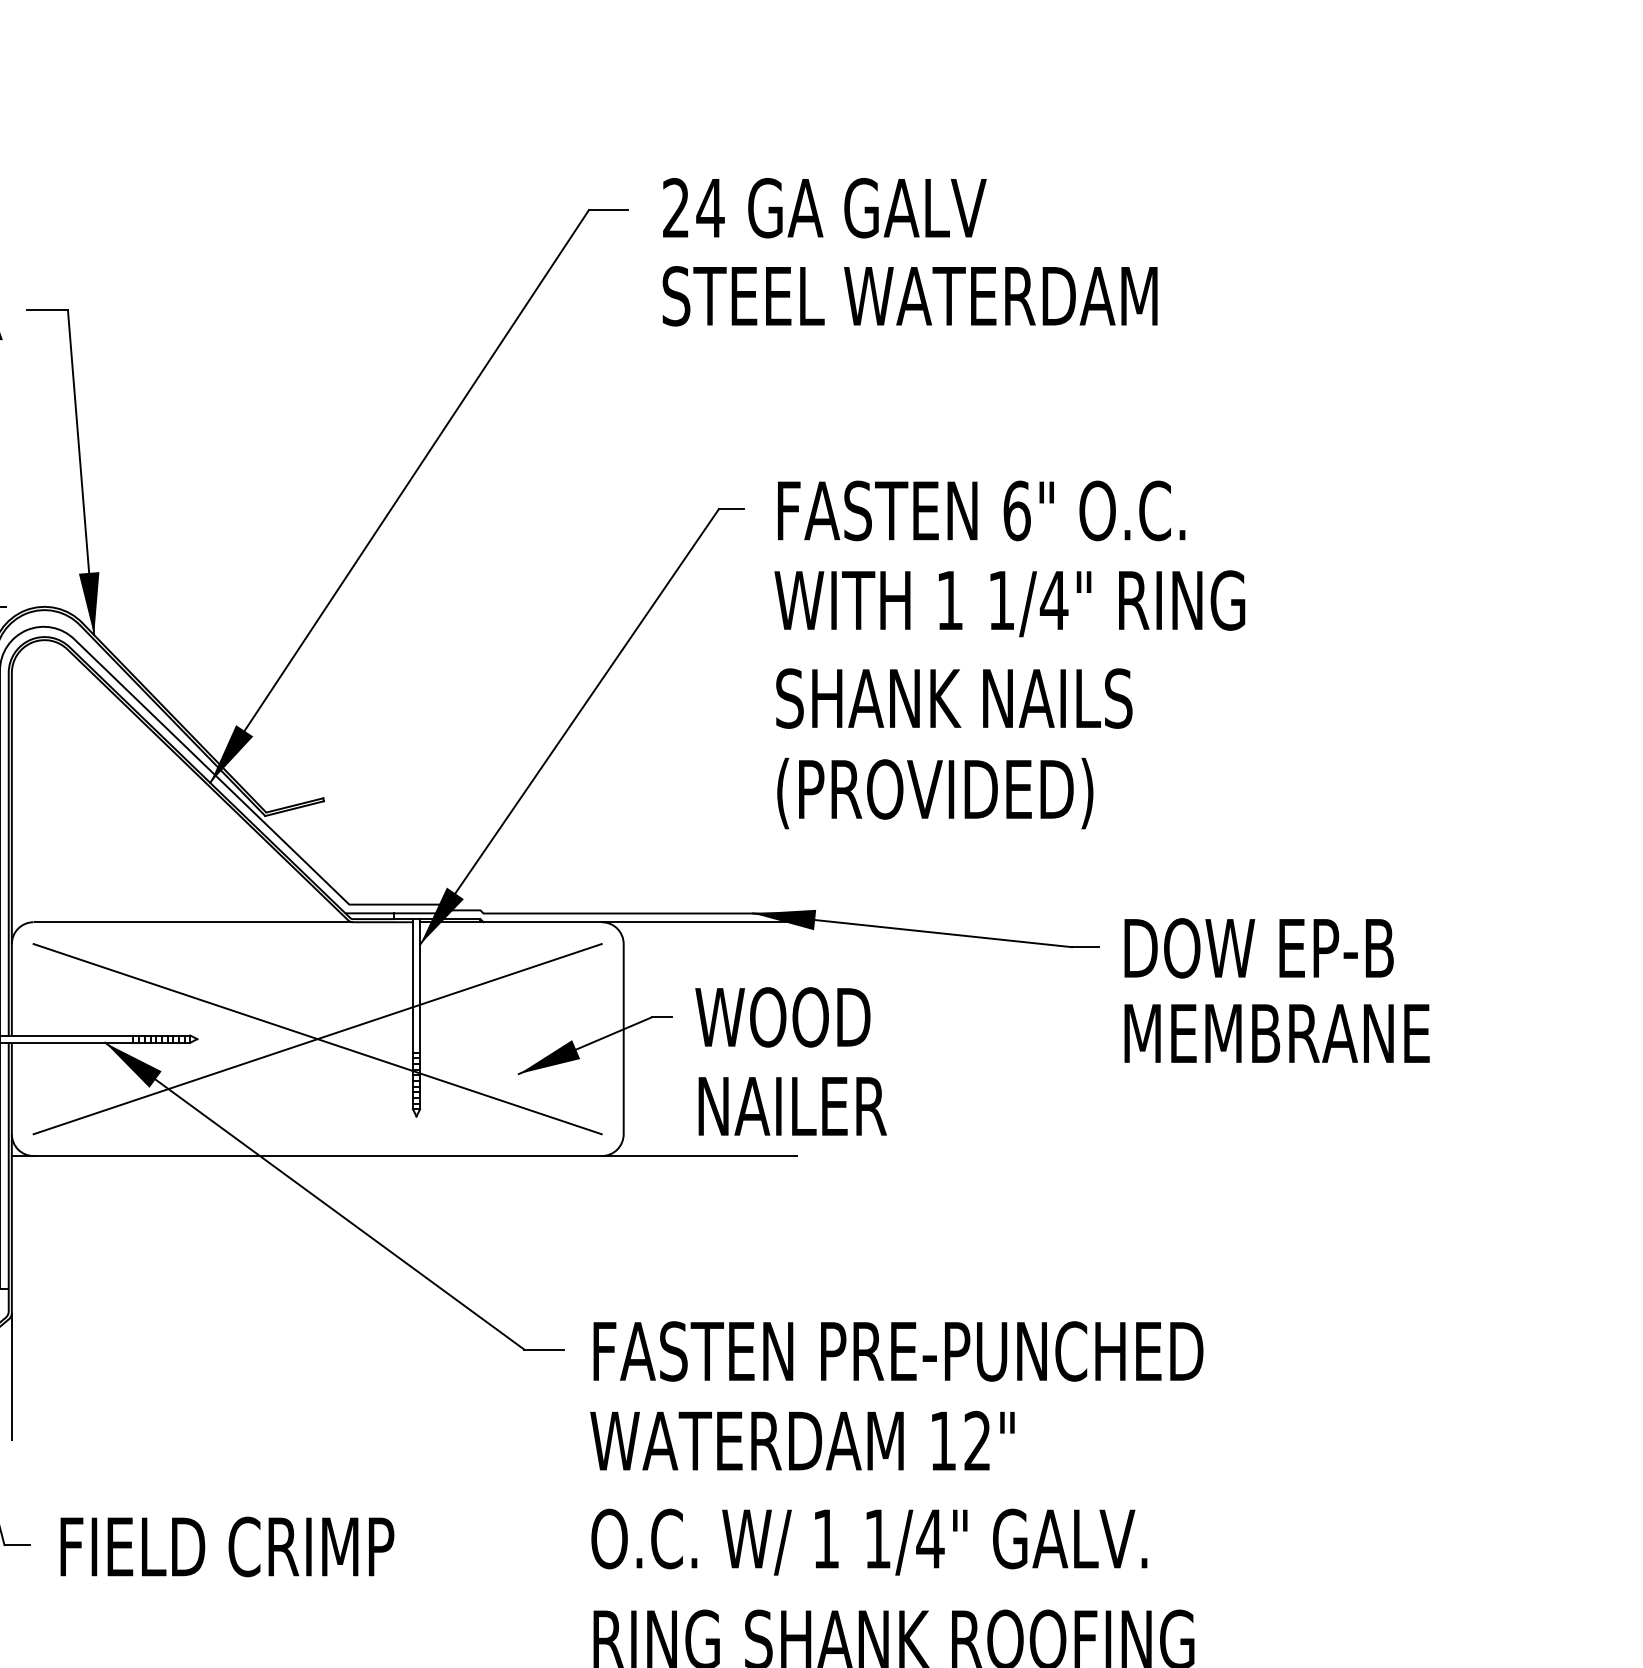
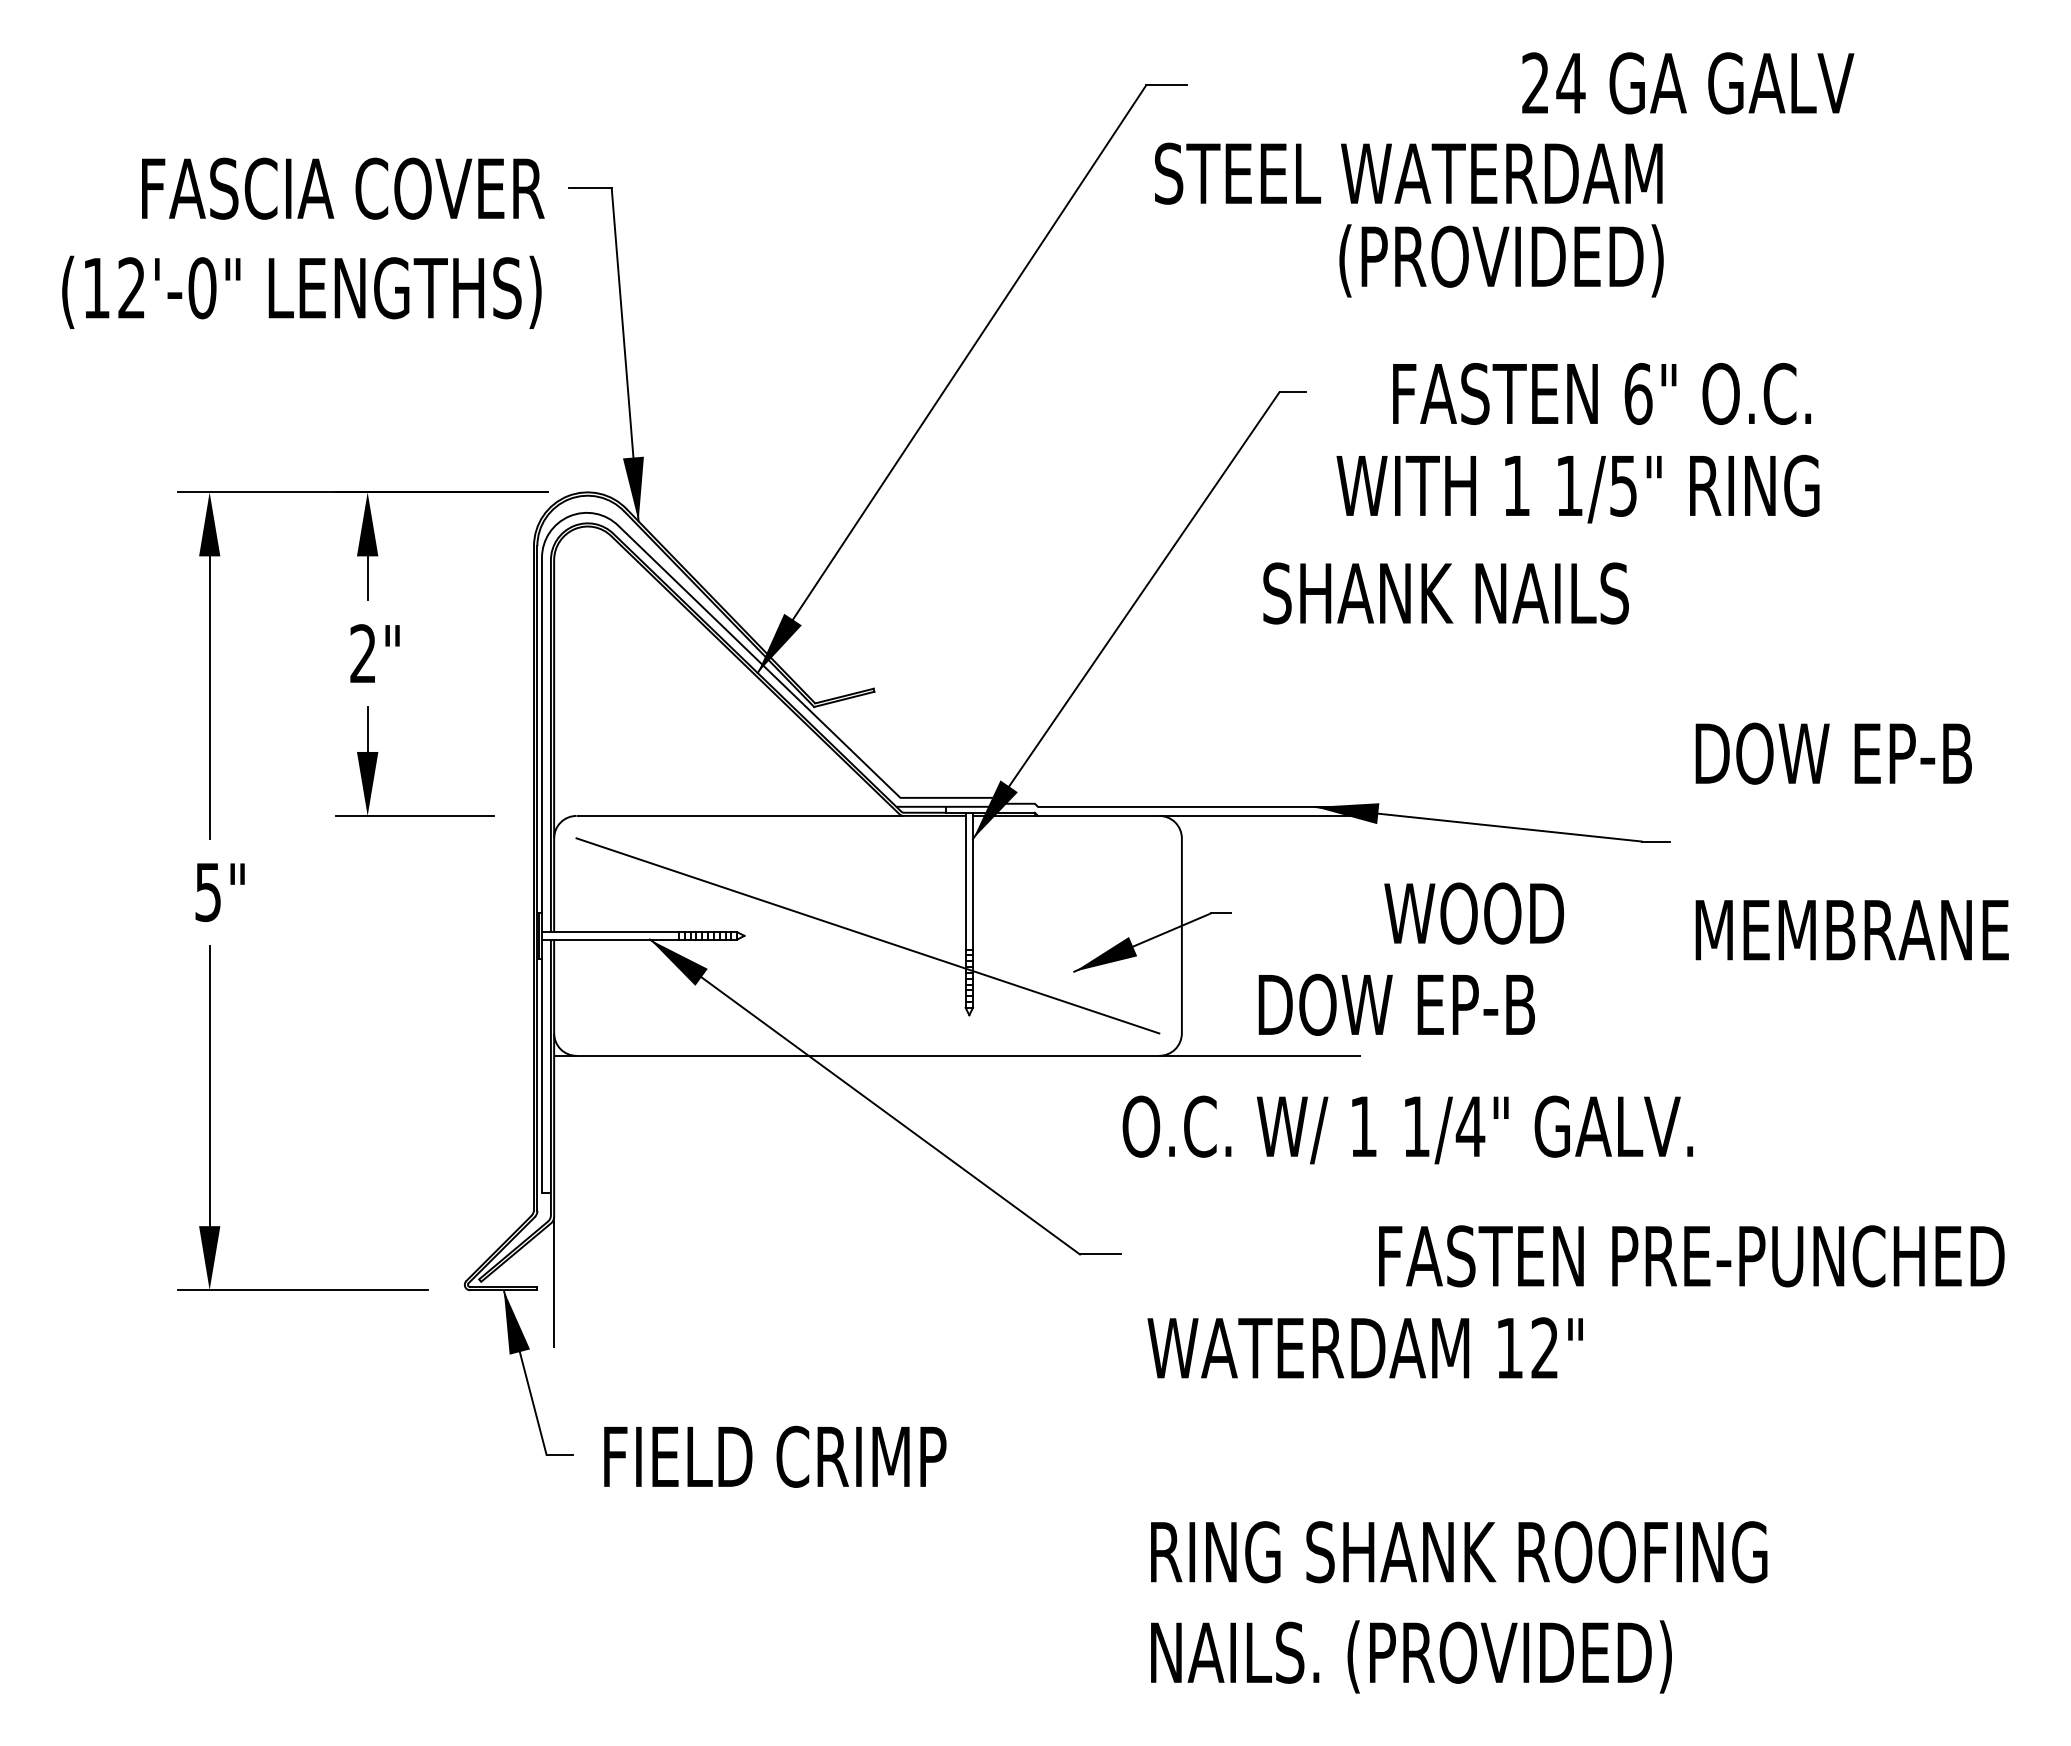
text: (825, 208) -> (1688, 83), moved
text: (909, 296) -> (1408, 173), moved
text: (981, 510) -> (1601, 393), moved
text: (1054, 601) -> (1623, 486), 1/4" -> 1/5"
text: (953, 698) -> (1445, 593), moved
text: (935, 793) -> (1501, 260), moved
text: (1258, 948) -> (1833, 753), moved
text: (782, 1017) -> (1473, 913), moved
line: (317, 1038) -> (867, 935), removed
text: (835, 1106) -> (1399, 1004), NAILER -> DOW EP-B
text: (898, 1351) -> (1691, 1256), moved
text: (868, 1541) -> (1407, 1129), moved

